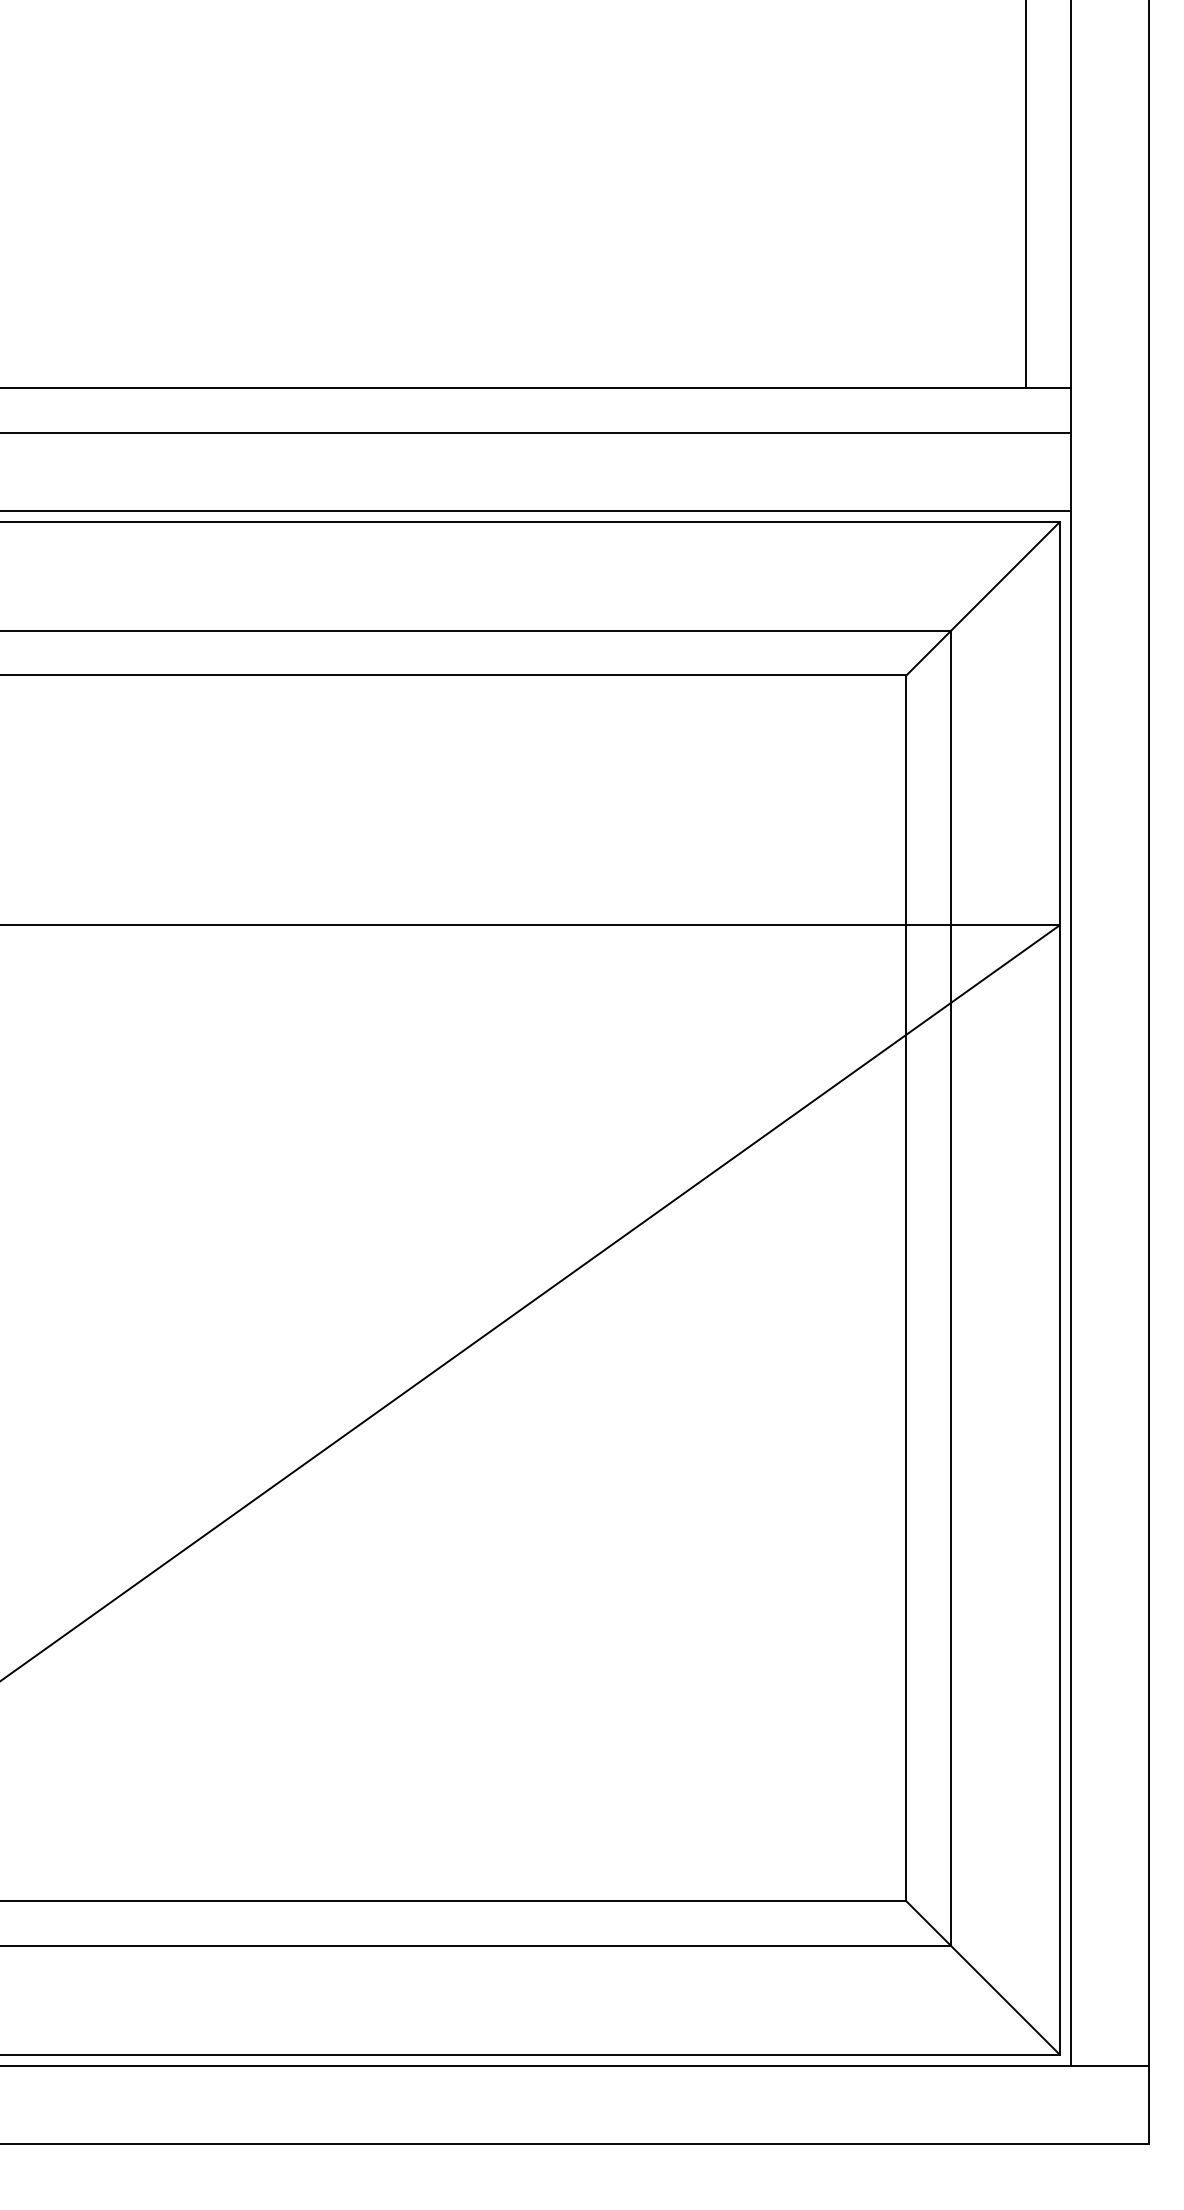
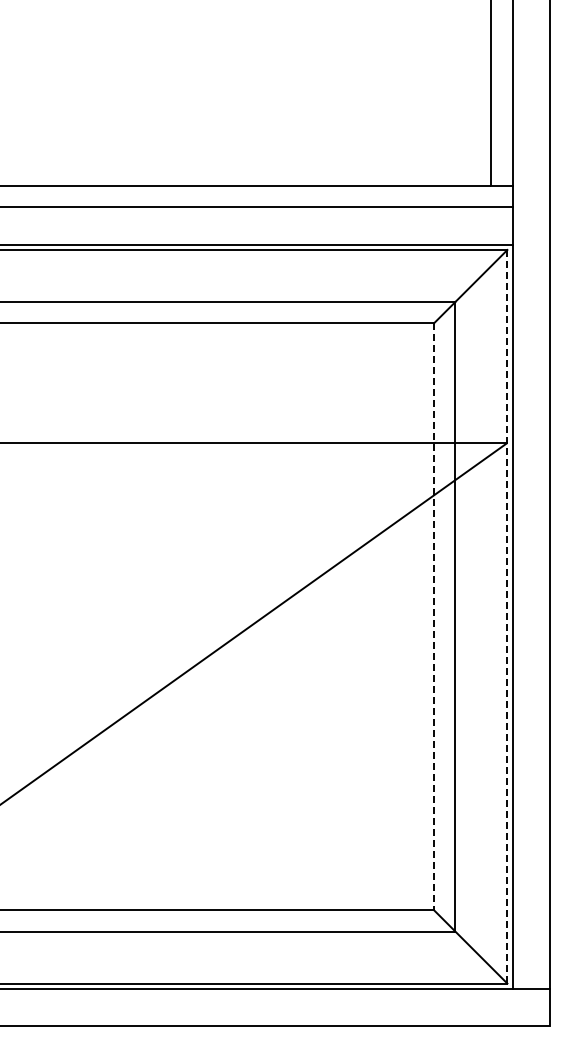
line: (1059, 1287) -> (507, 616), solid -> dashed
line: (907, 1289) -> (434, 617), solid -> dashed

